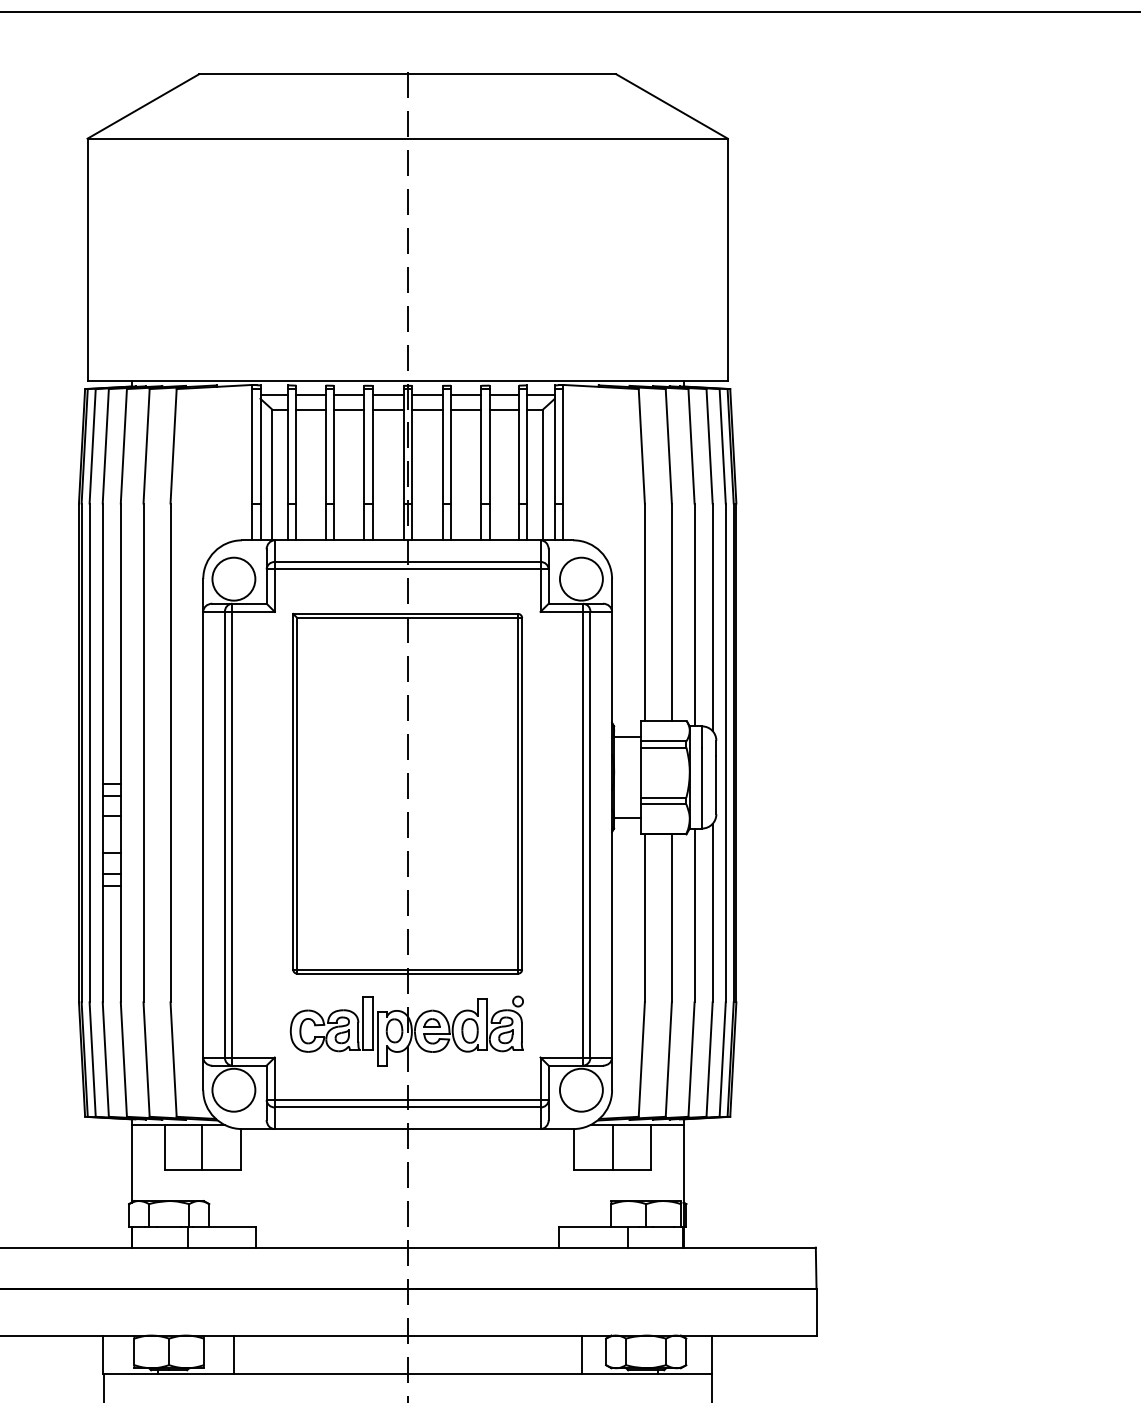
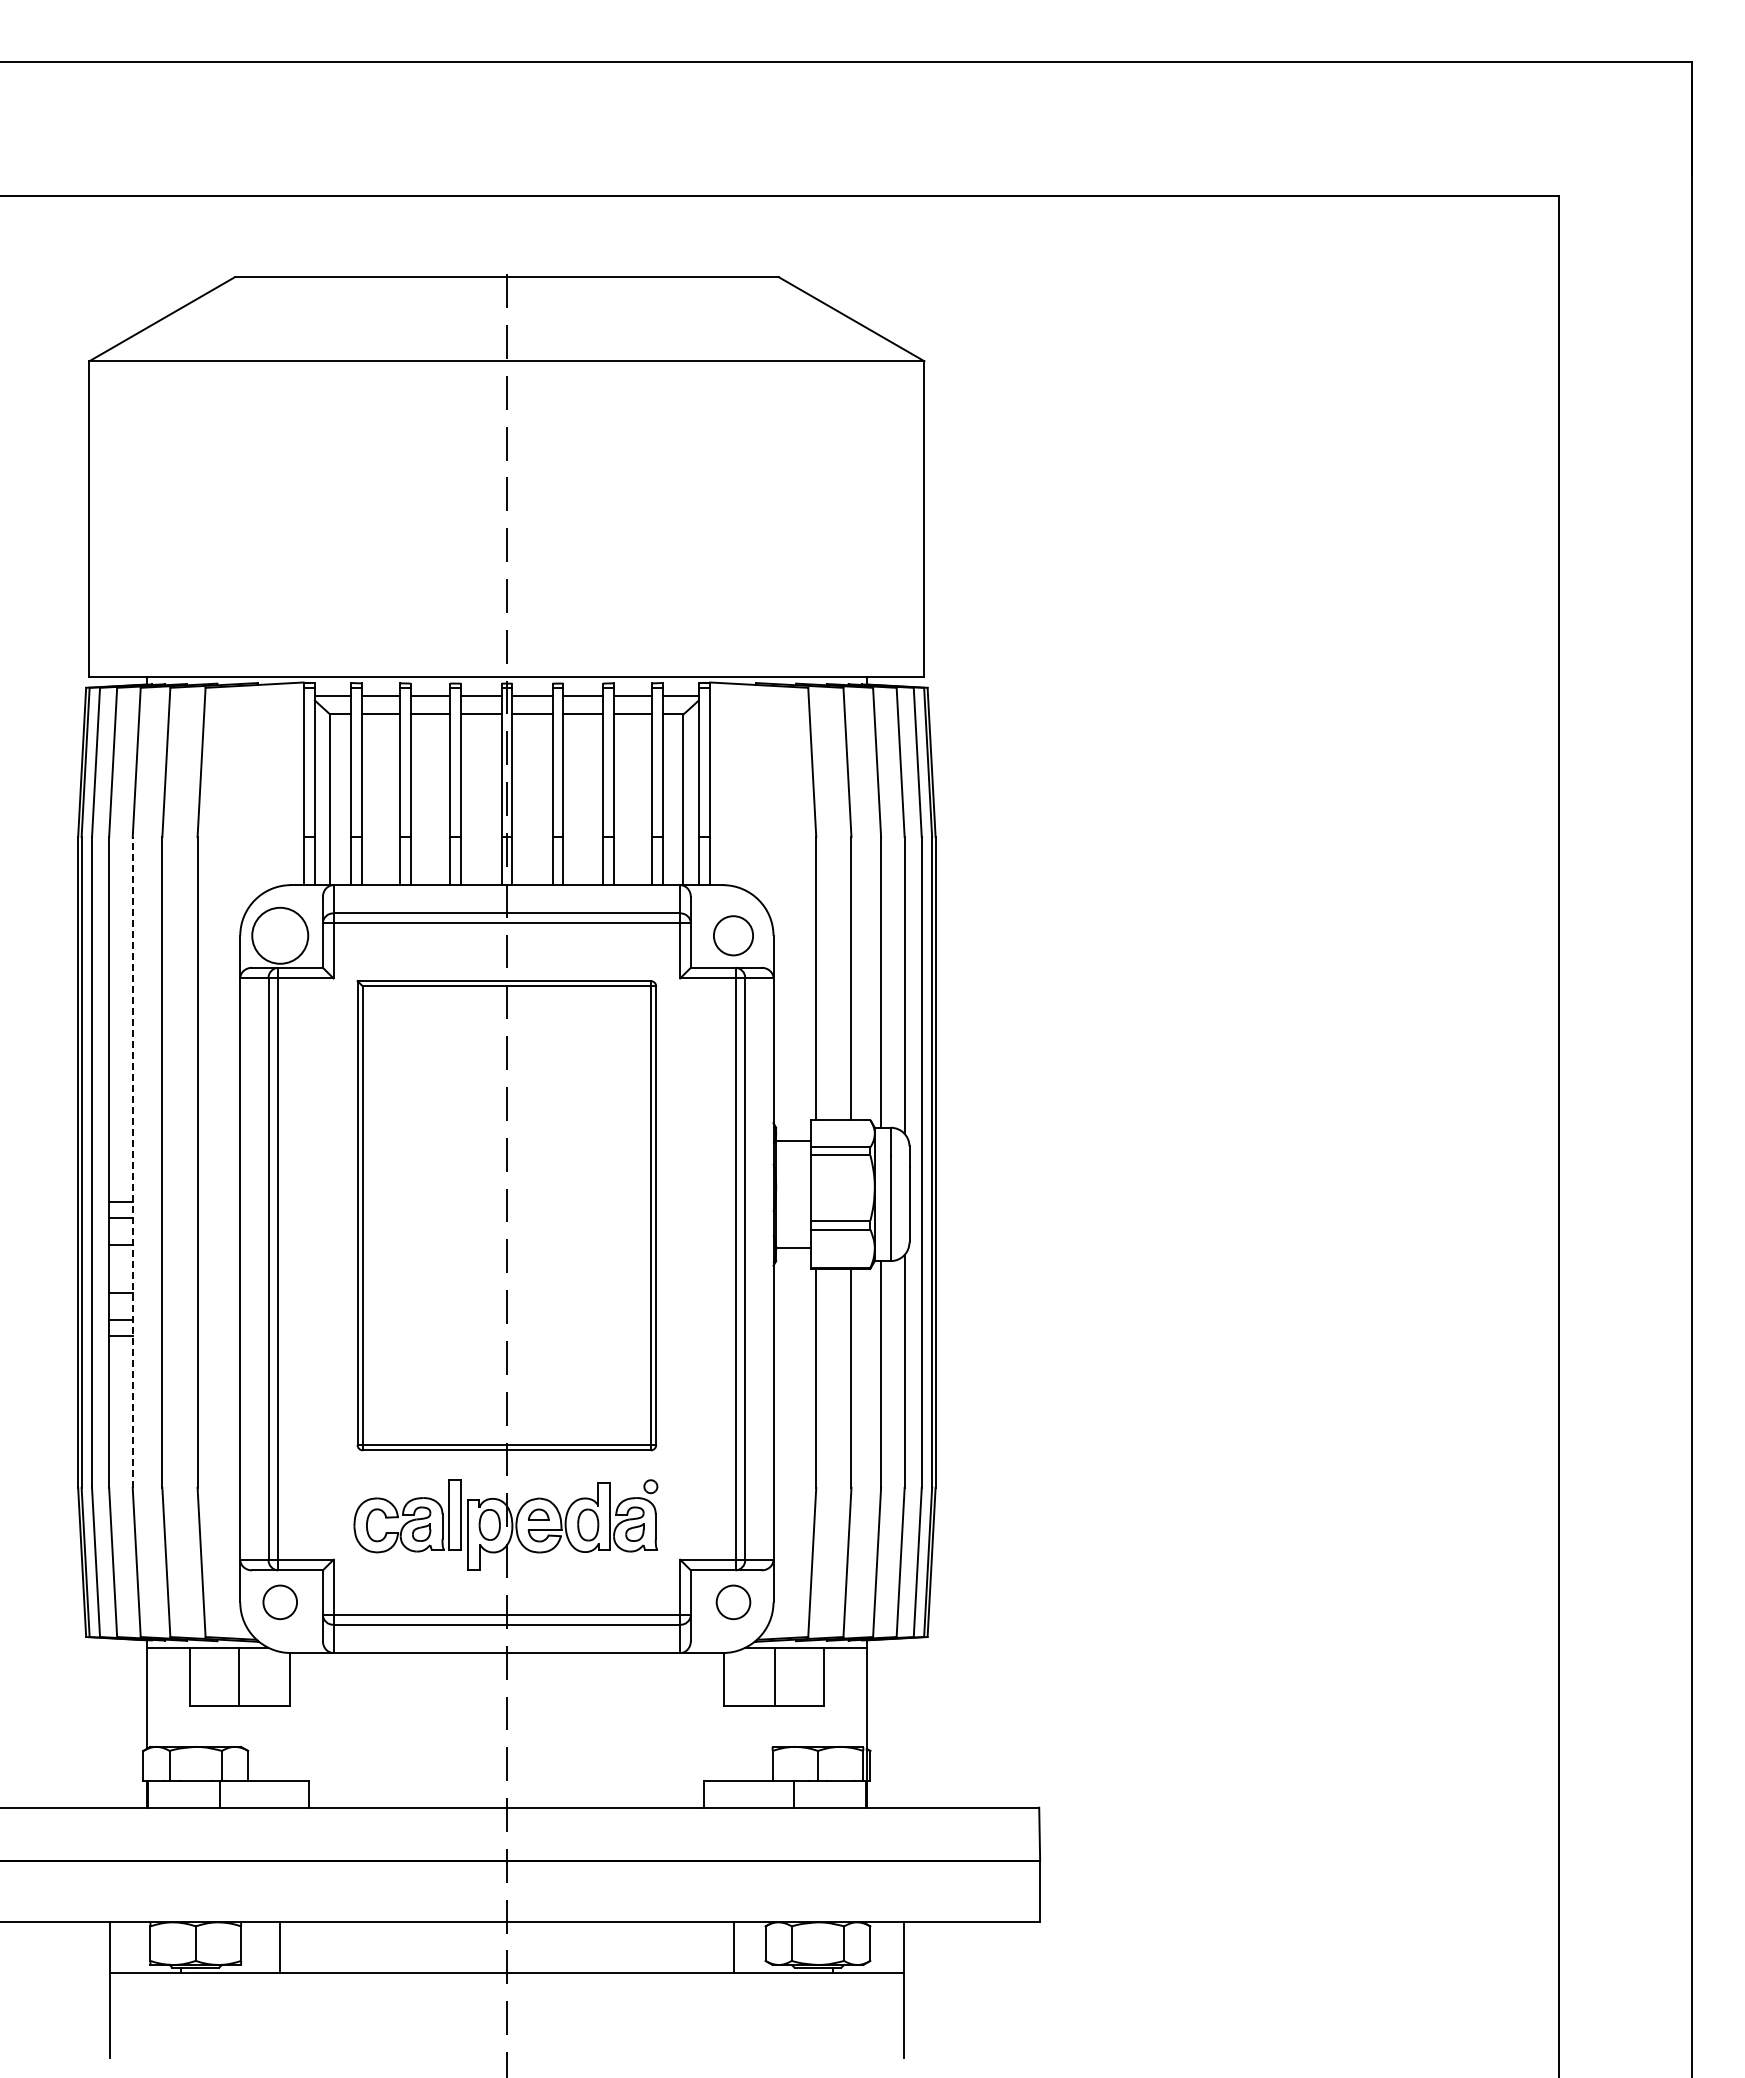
circle: (581, 578) -> (733, 935), size x0.7
line: (120, 752) -> (132, 1161), solid -> dashed
circle: (234, 1090) -> (280, 1602), size x0.6
circle: (581, 1090) -> (733, 1602), size x0.6

